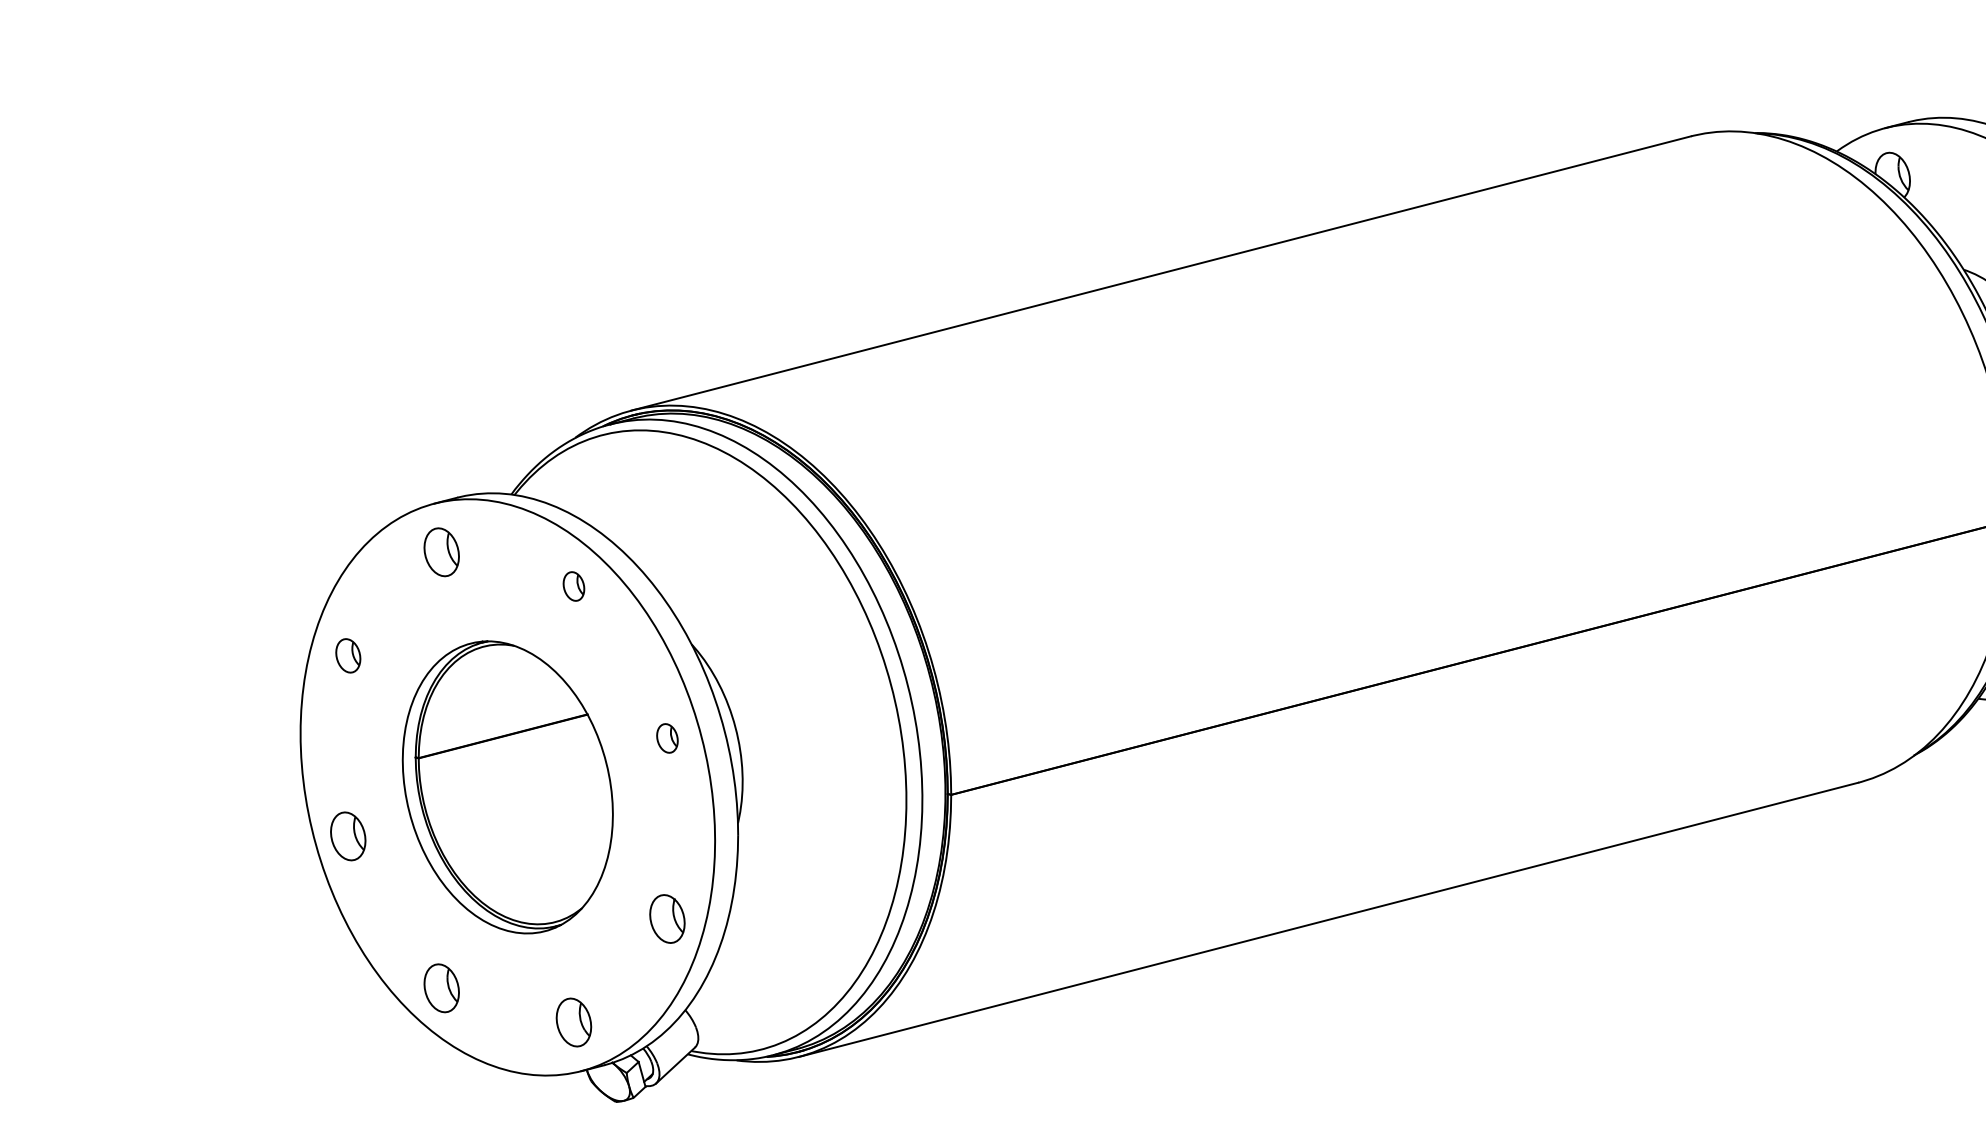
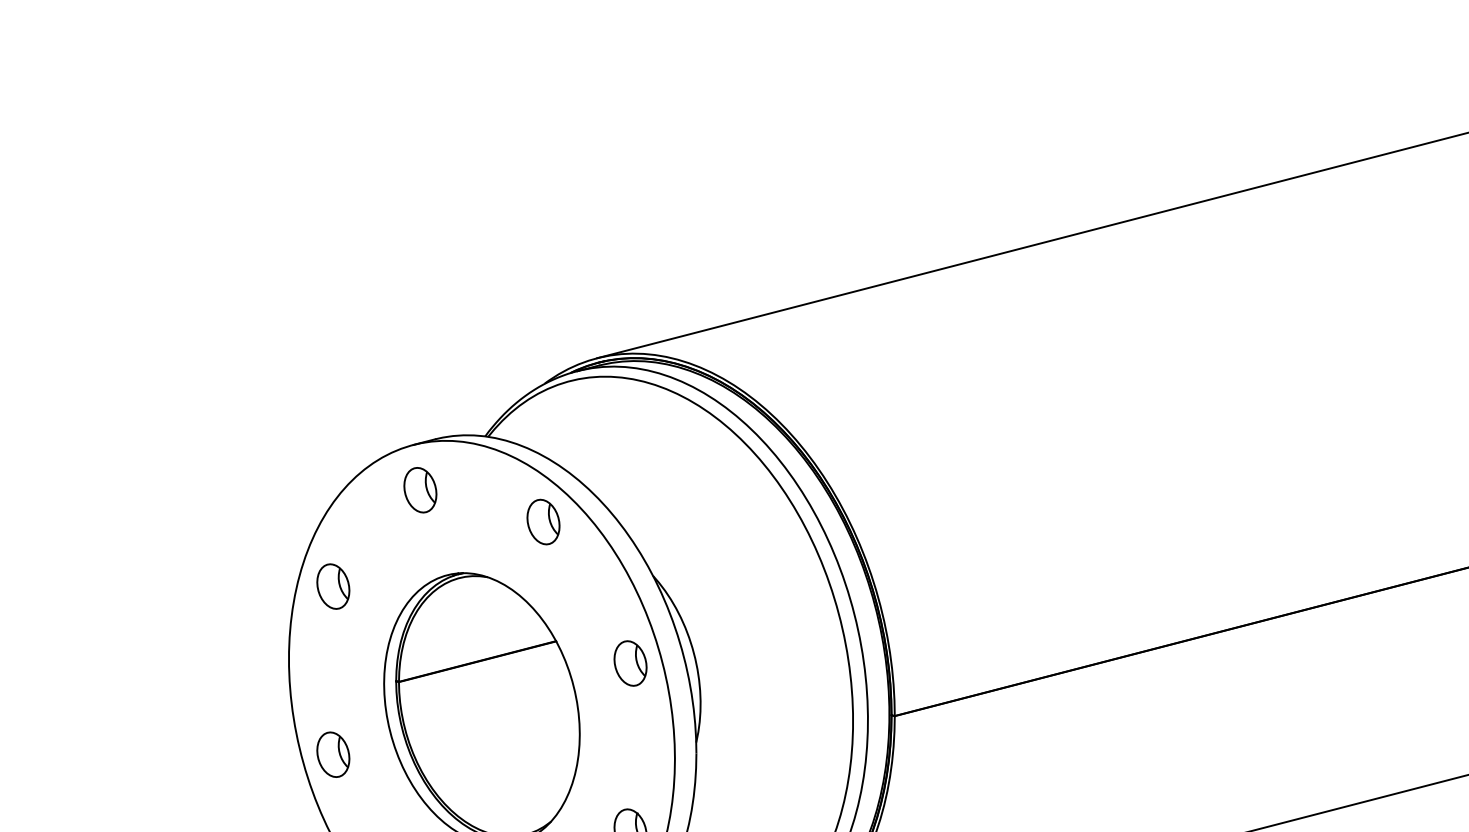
part: (573, 586) -> (543, 522), size x1.67
part: (348, 655) -> (333, 586), size x1.43
part: (667, 738) -> (630, 663), size x1.67

